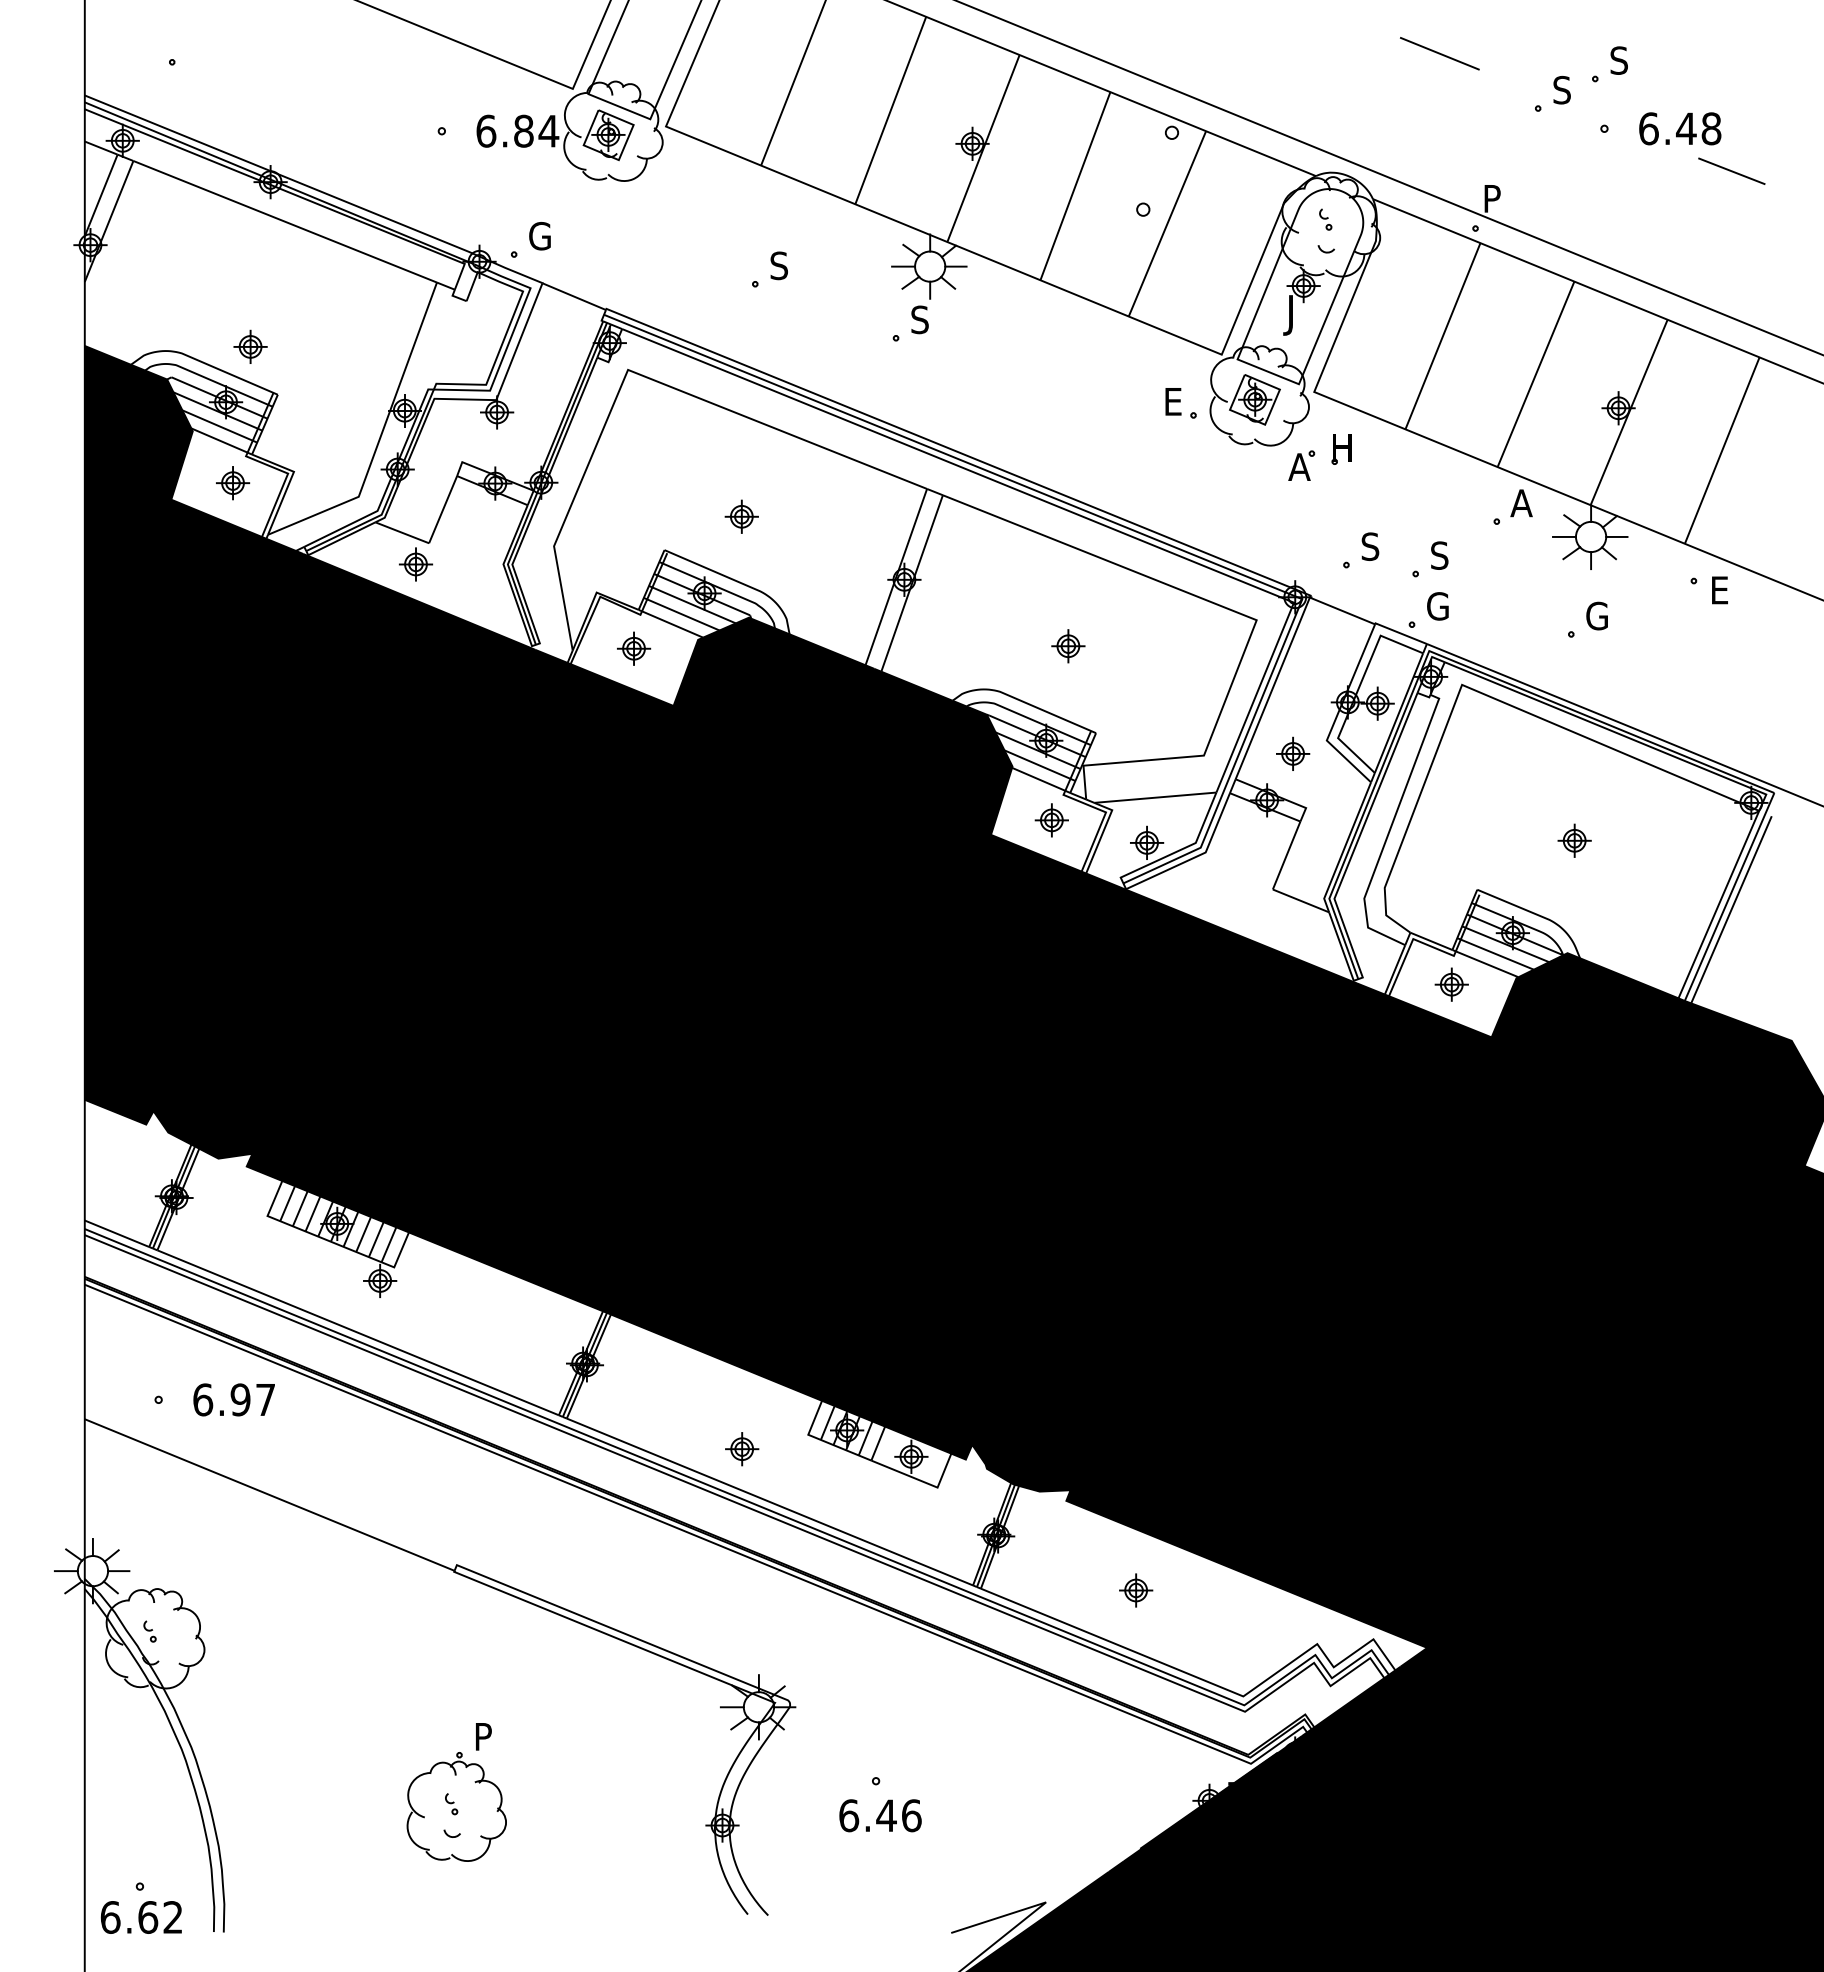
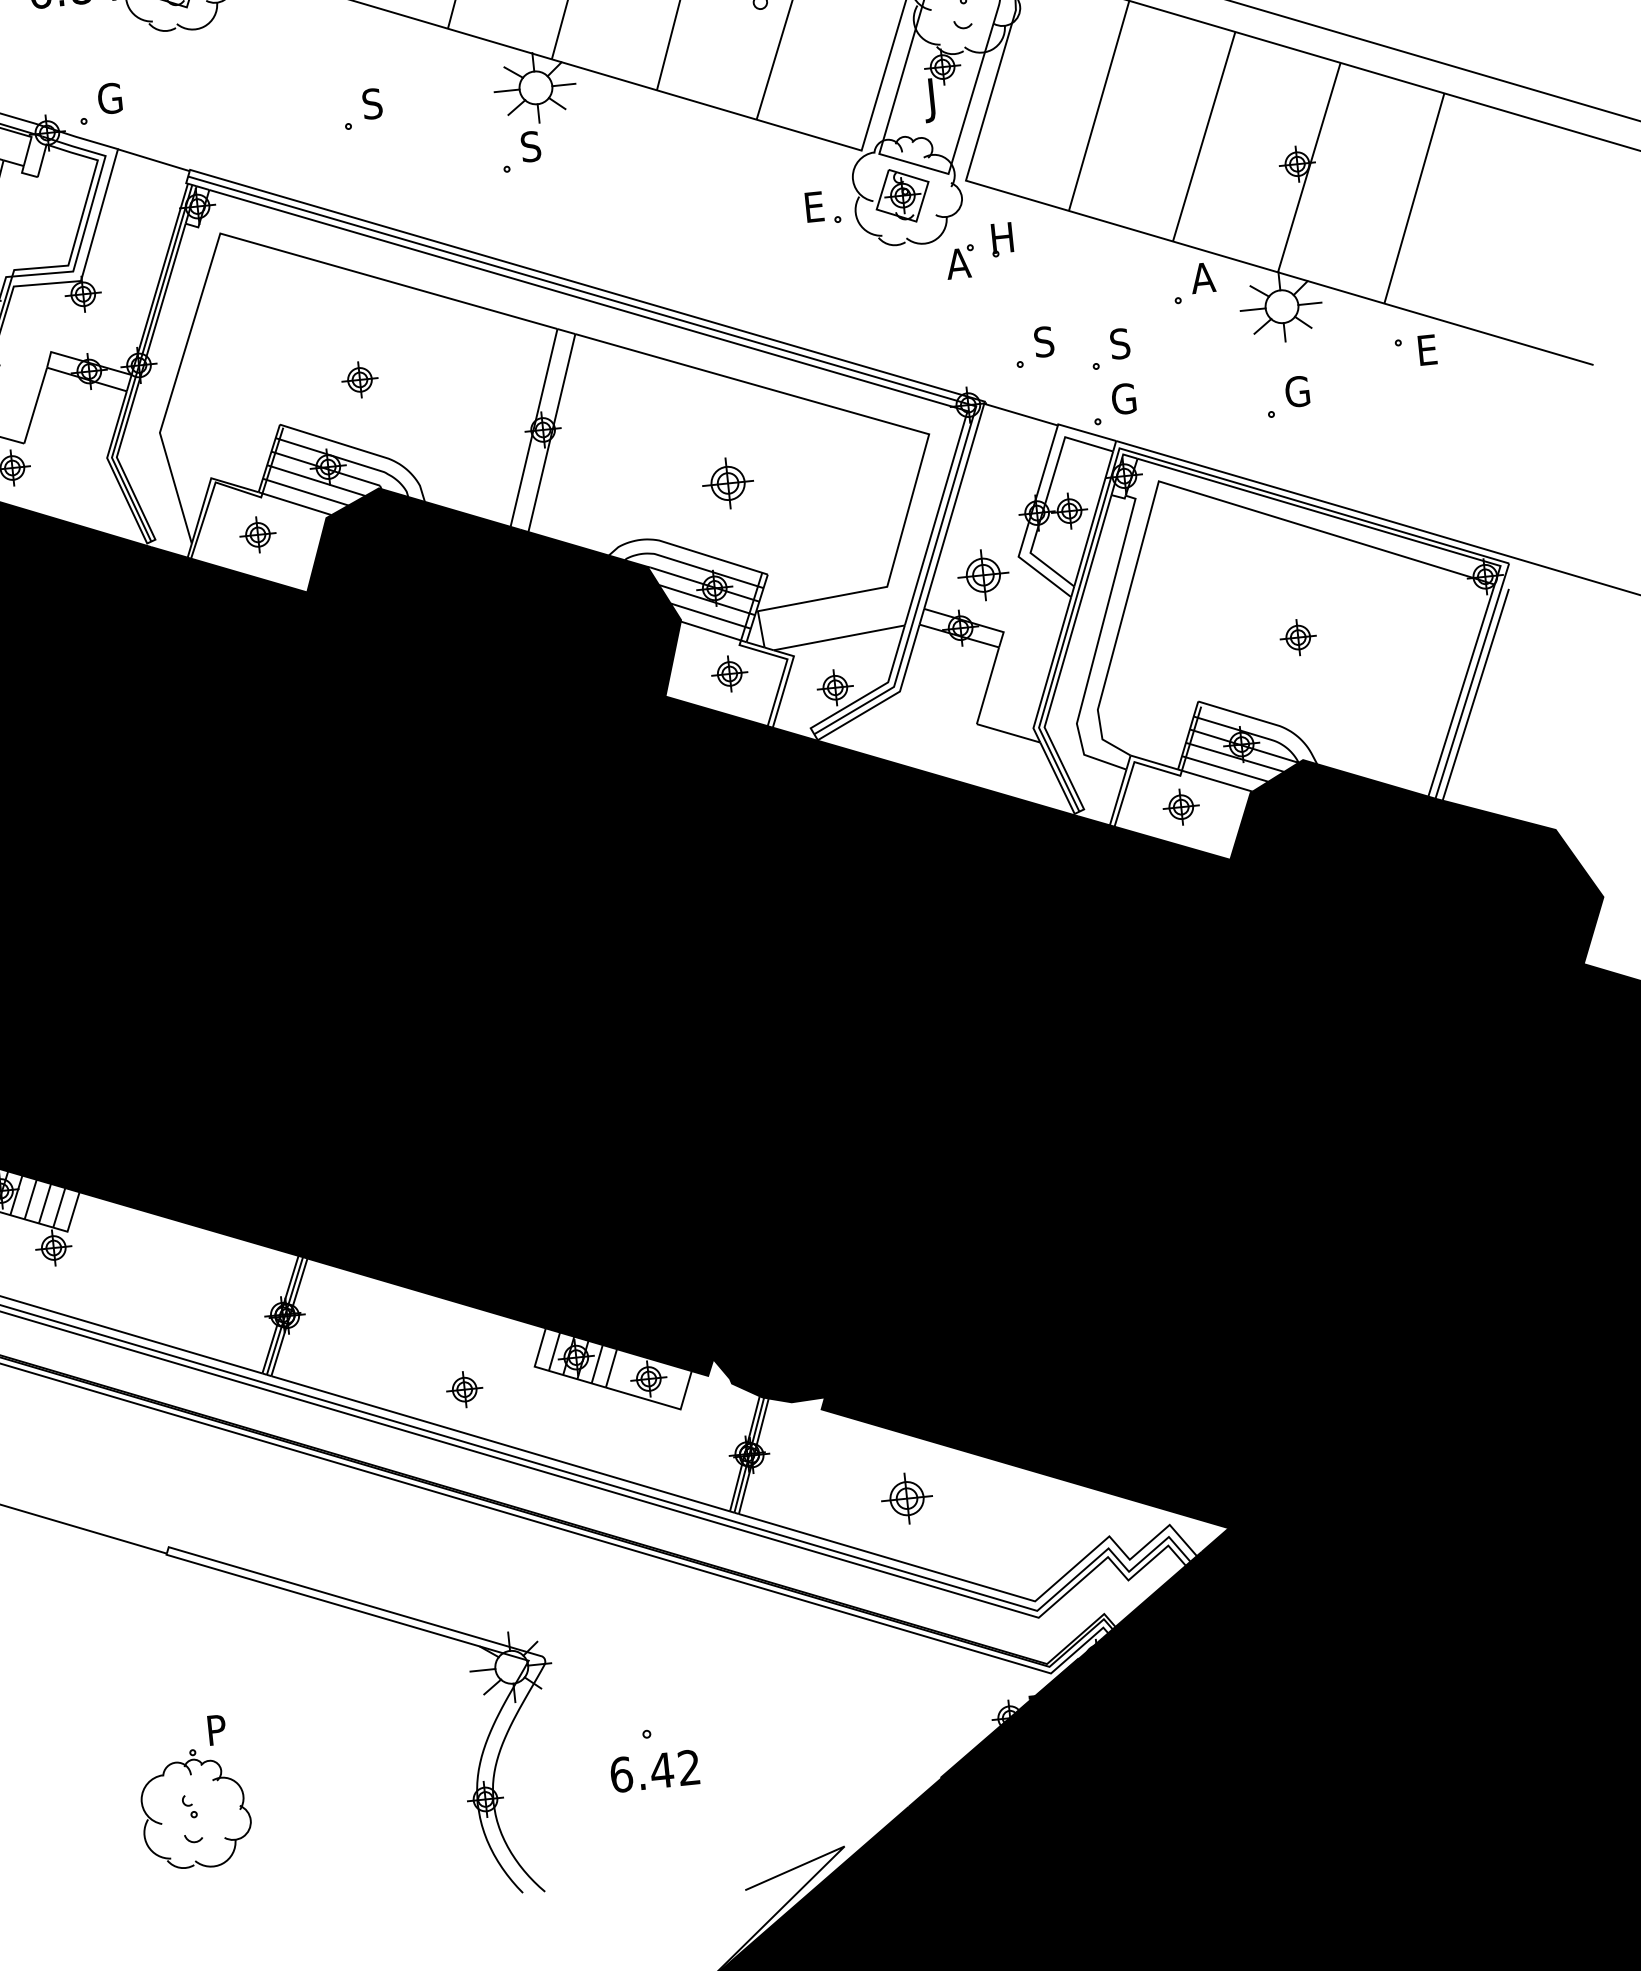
part: (1068, 646) -> (728, 483), size x1.4
part: (1293, 753) -> (983, 574), size x1.4
part: (1136, 1590) -> (907, 1498), size x1.4
text: (911, 1815) -> (689, 1767), 6.46 -> 6.42

